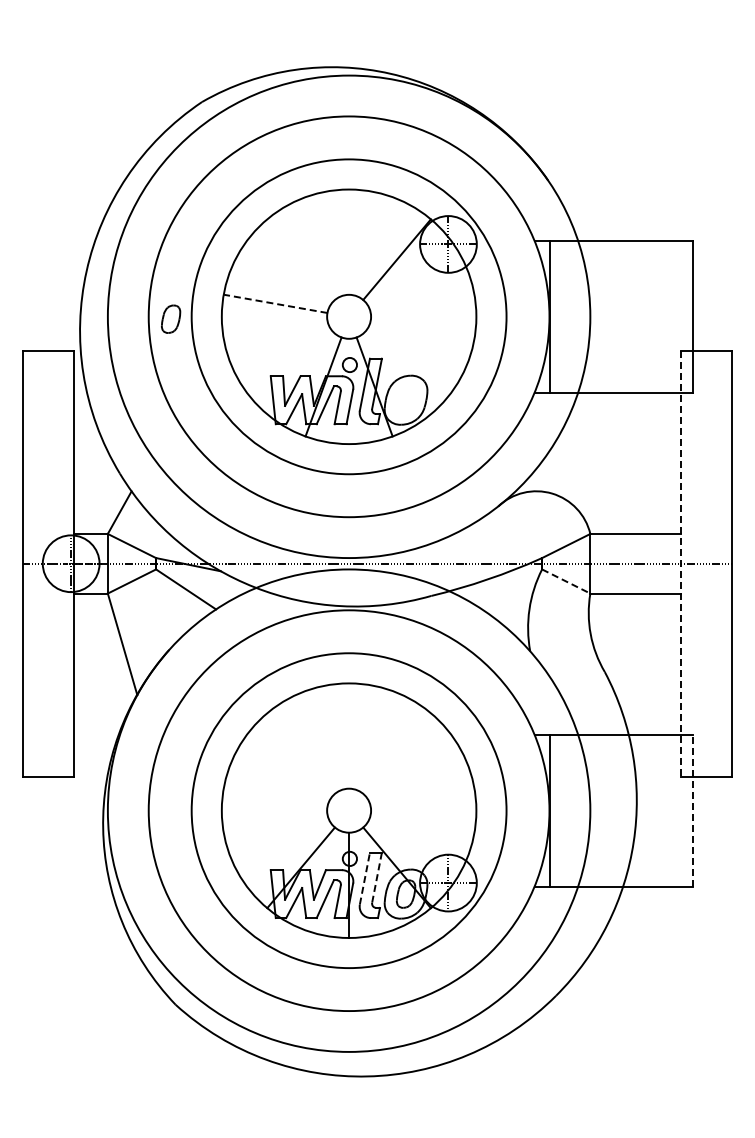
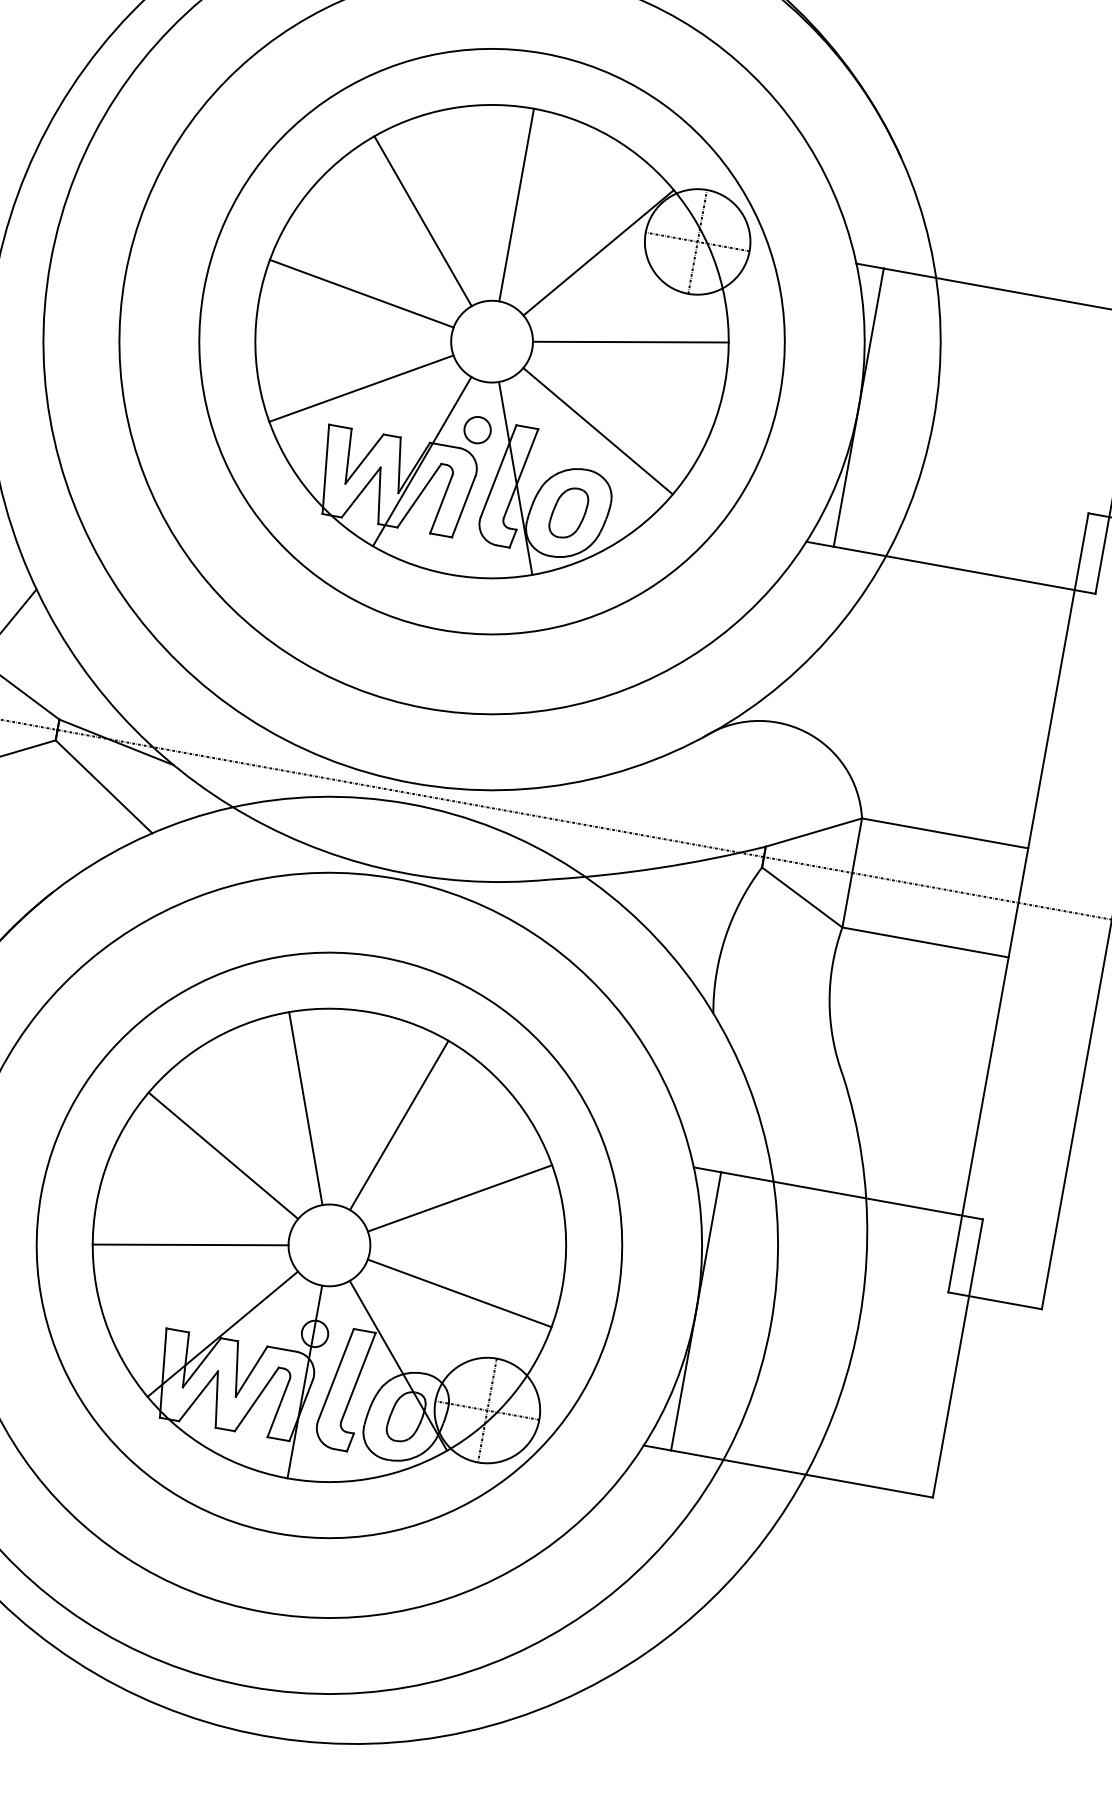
line: (349, 241) -> (517, 203), added
line: (300, 259) -> (421, 220), added
line: (275, 303) -> (361, 293), dashed -> solid
line: (422, 303) -> (630, 341), added
part: (171, 318) -> (569, 511), moved
line: (284, 353) -> (361, 387), added
line: (413, 353) -> (597, 429), added
line: (681, 563) -> (1019, 902), dashed -> solid
line: (566, 581) -> (802, 897), dashed -> solid
line: (323, 740) -> (305, 1108), added
line: (374, 740) -> (399, 1125), added
line: (284, 773) -> (223, 1156), added
line: (413, 773) -> (459, 1198), added
line: (692, 810) -> (957, 1358), dashed -> solid
line: (275, 823) -> (190, 1244), added
line: (422, 823) -> (459, 1292), added
line: (377, 877) -> (359, 1376), dashed -> solid
line: (365, 878) -> (337, 1374), dashed -> solid

